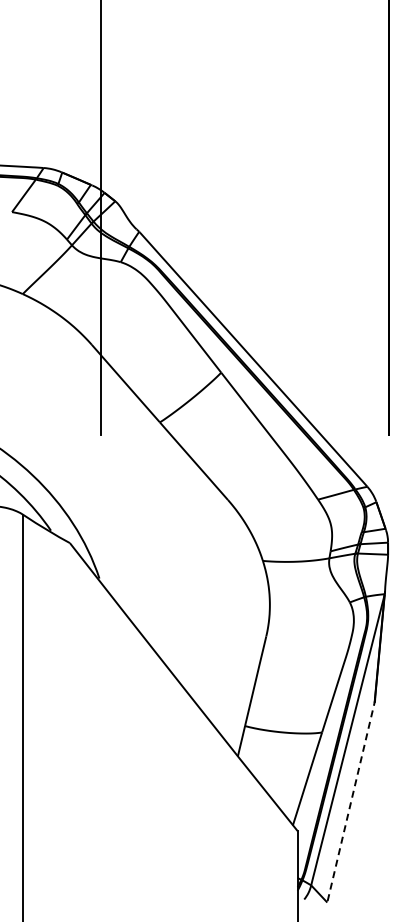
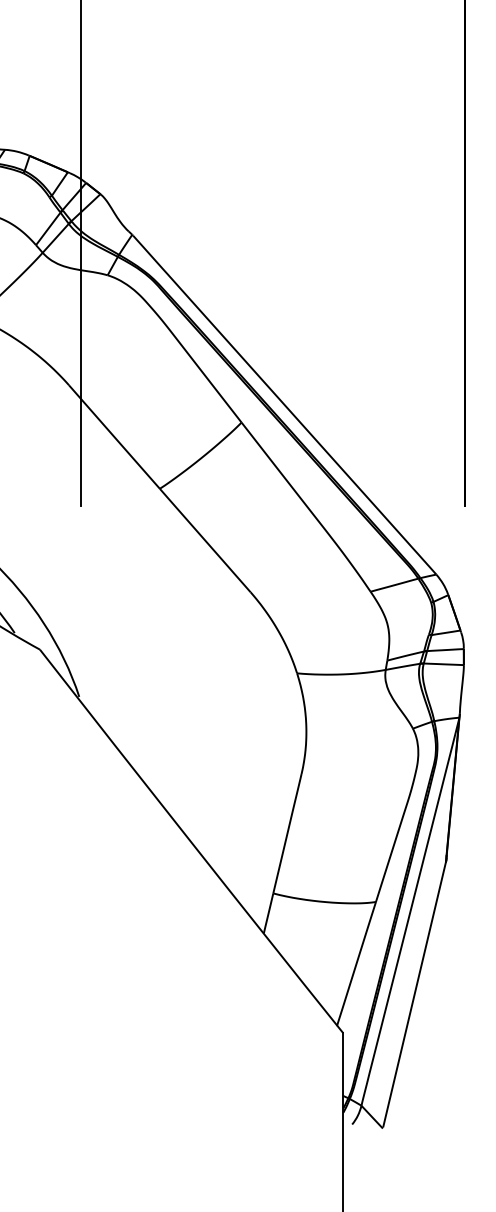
line: (351, 801) -> (415, 993), dashed -> solid

